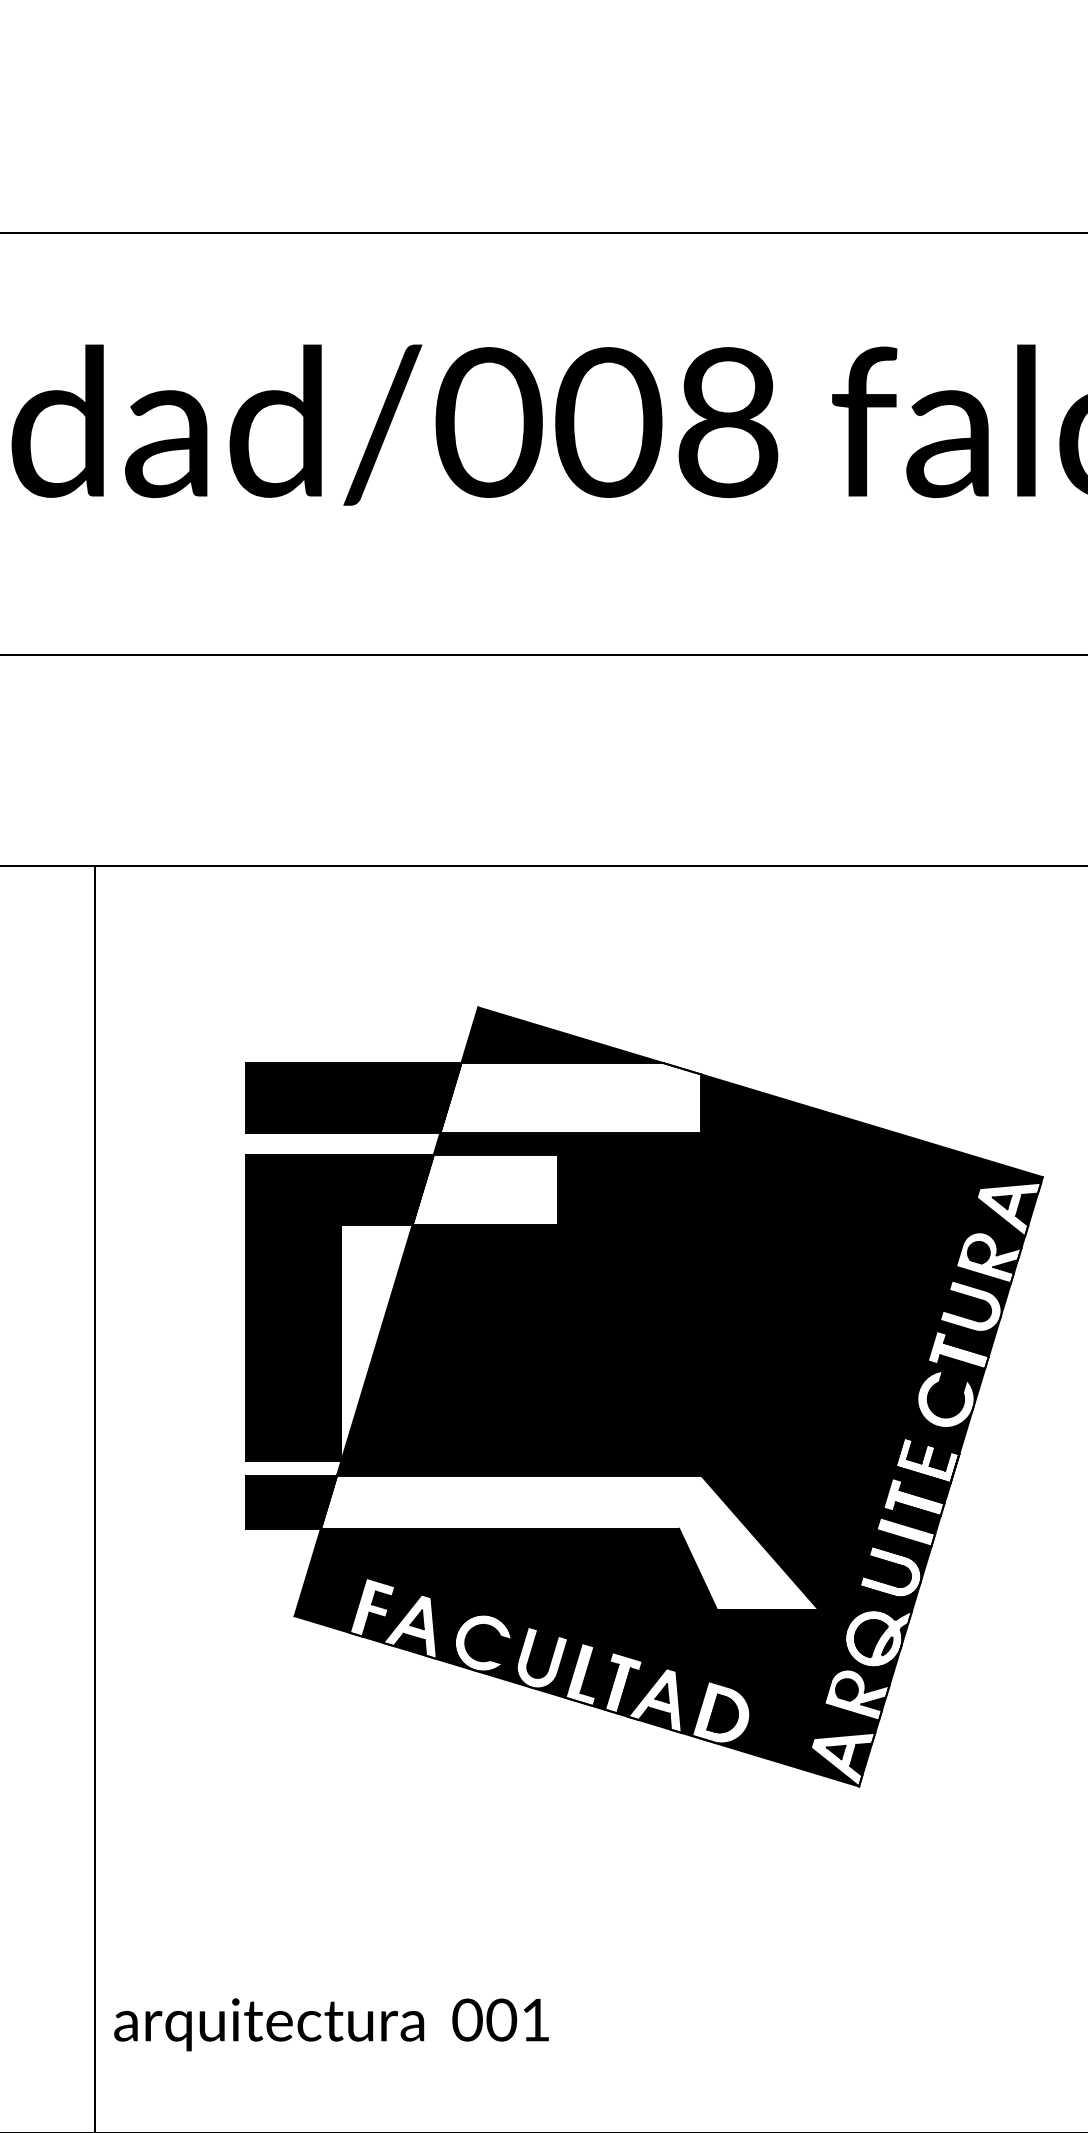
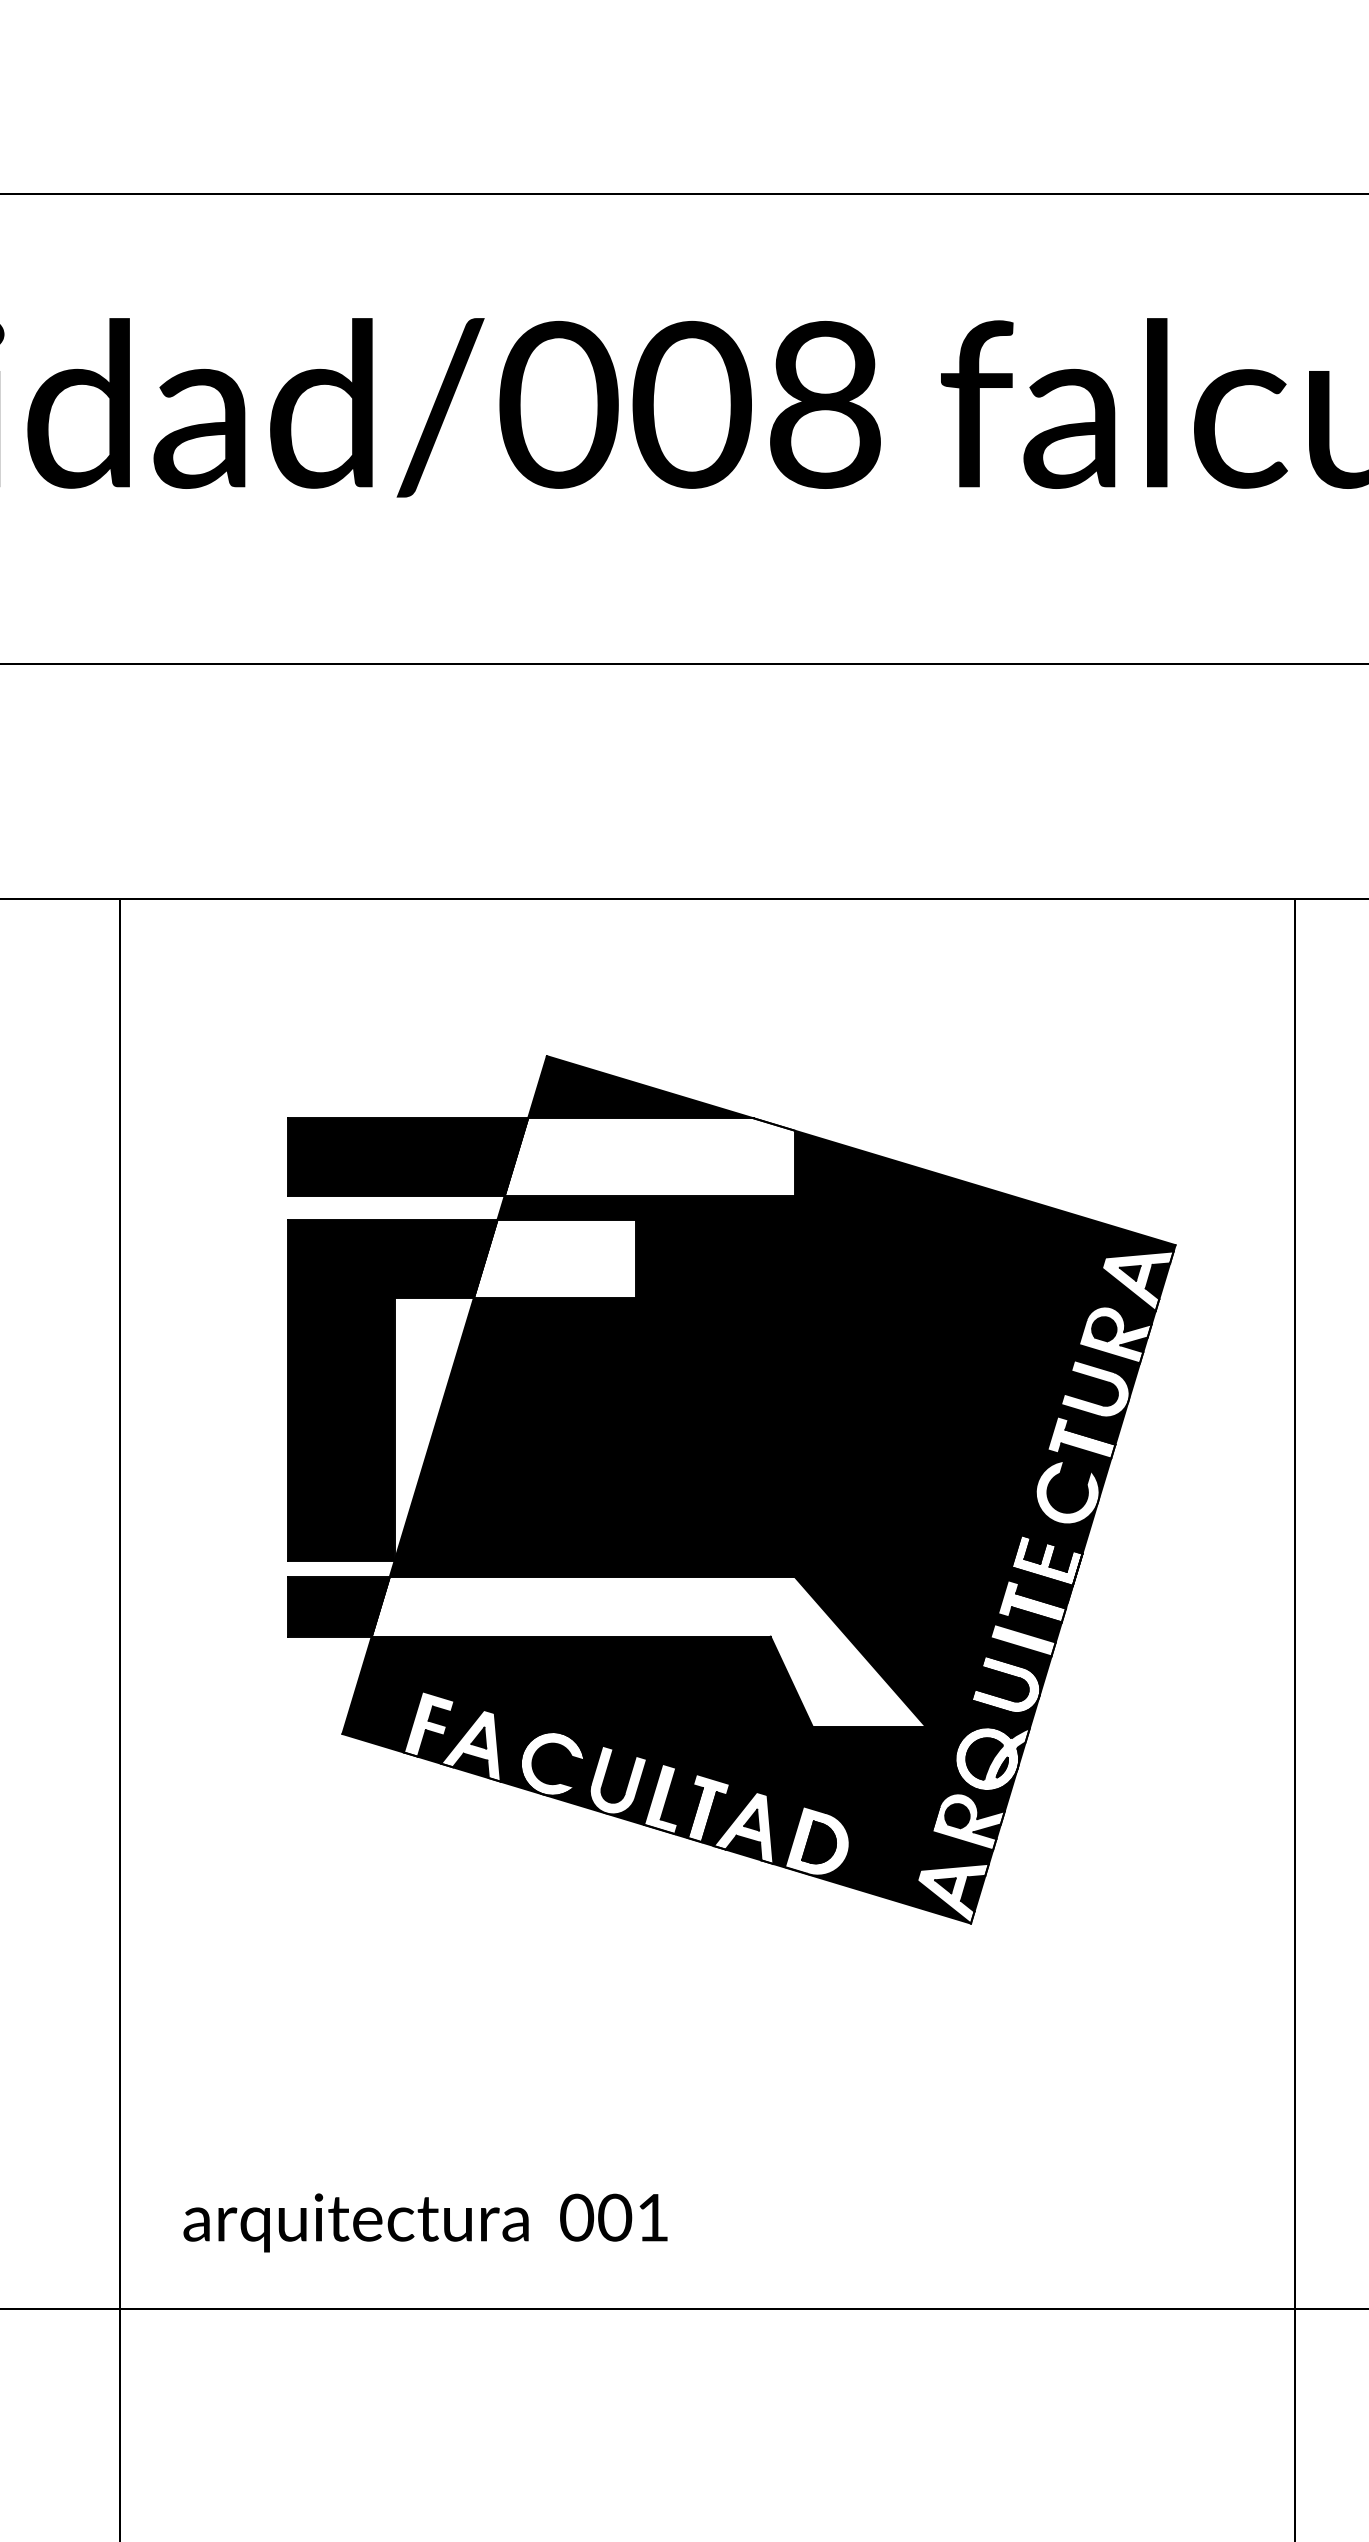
text: (331, 2024) -> (425, 2222), moved

